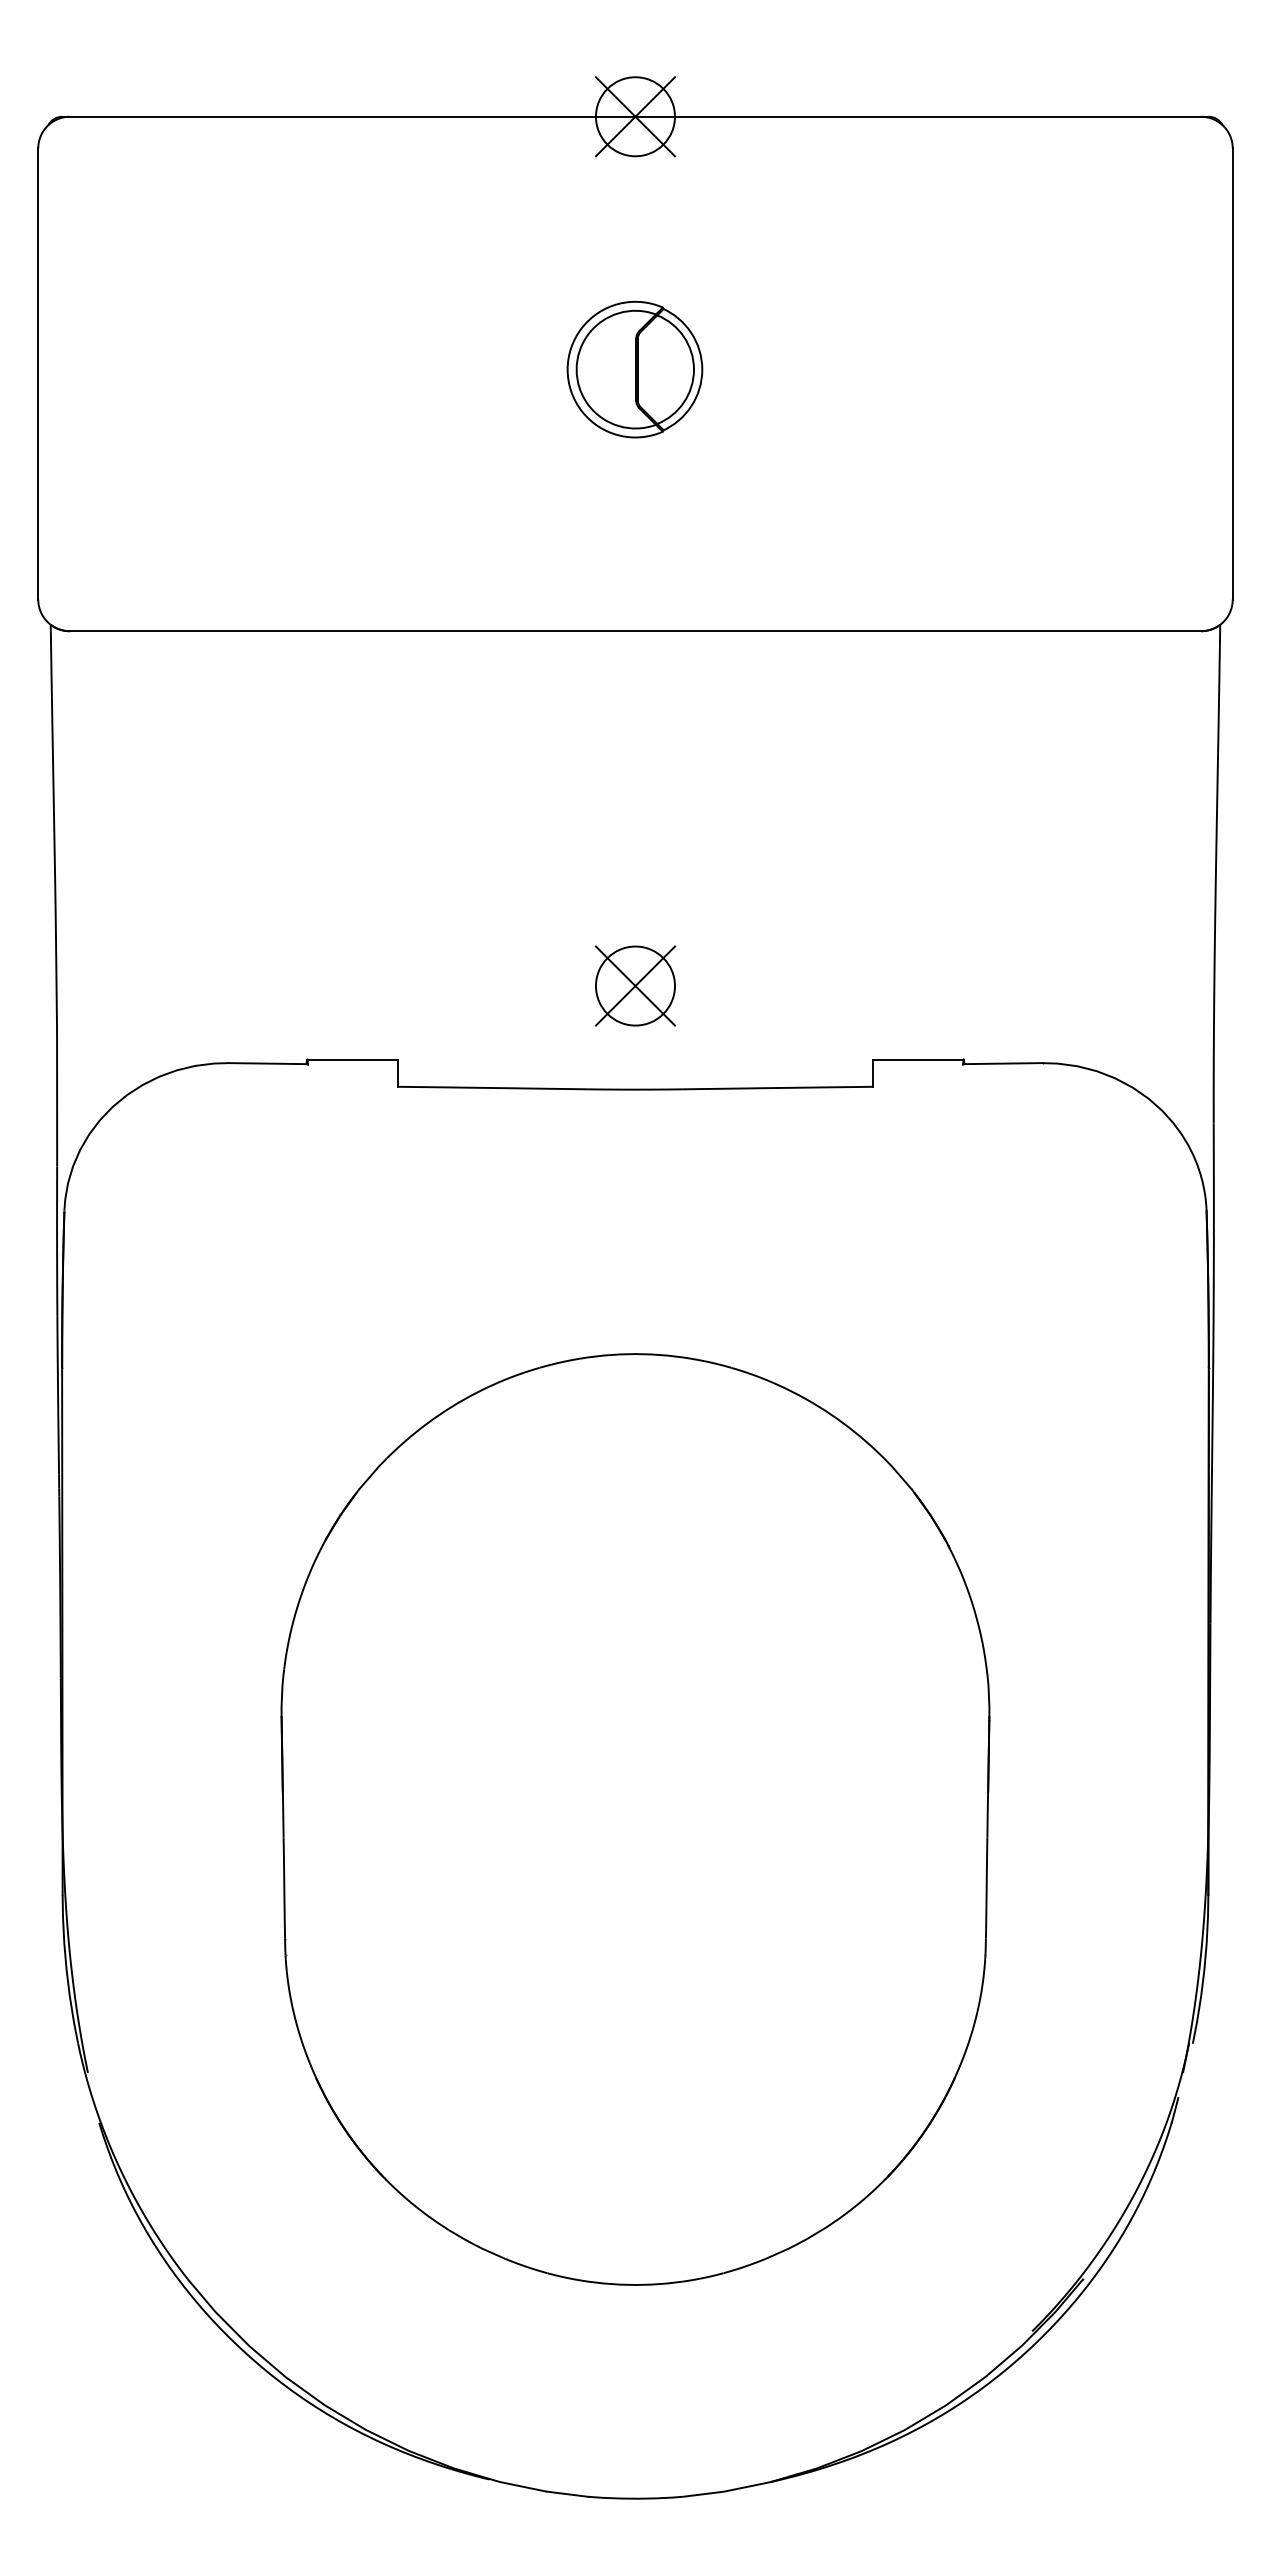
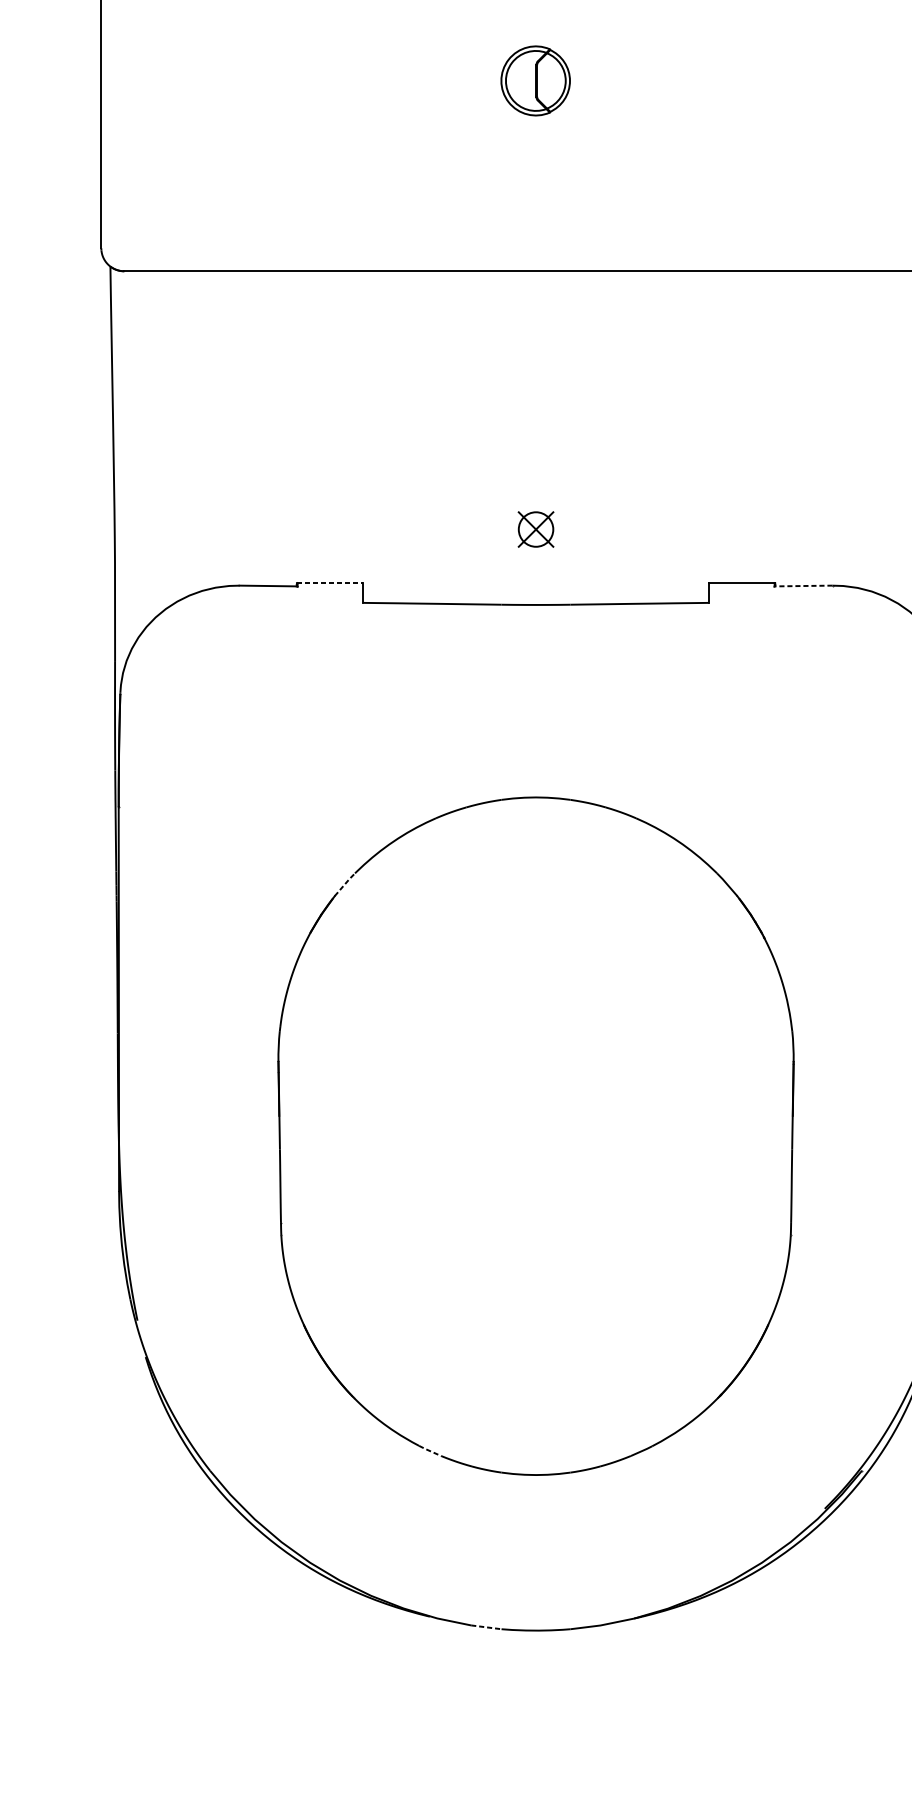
part: (634, 369) -> (535, 80), size x0.7
part: (635, 985) -> (536, 529), size x0.6
line: (352, 1059) -> (330, 583), solid -> dashed
line: (1003, 1063) -> (803, 585), solid -> dashed
line: (373, 1473) -> (345, 884), solid -> dashed
line: (489, 2252) -> (429, 1451), solid -> dashed
line: (567, 2494) -> (486, 1627), solid -> dashed

